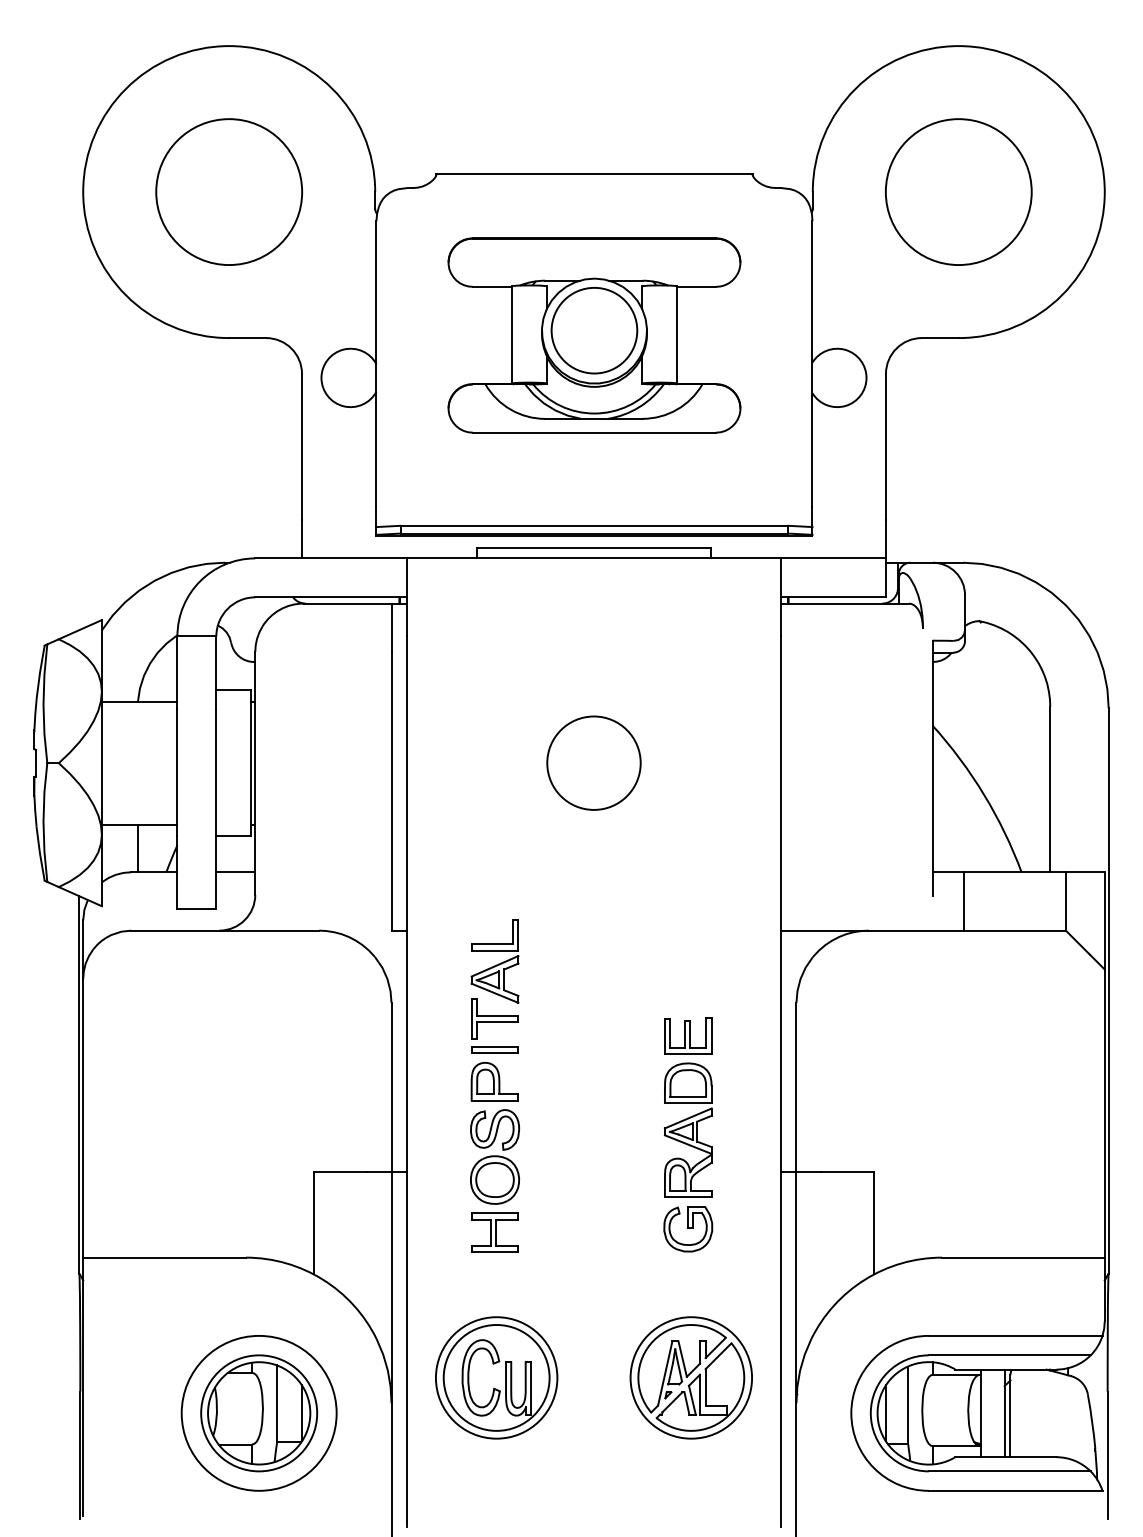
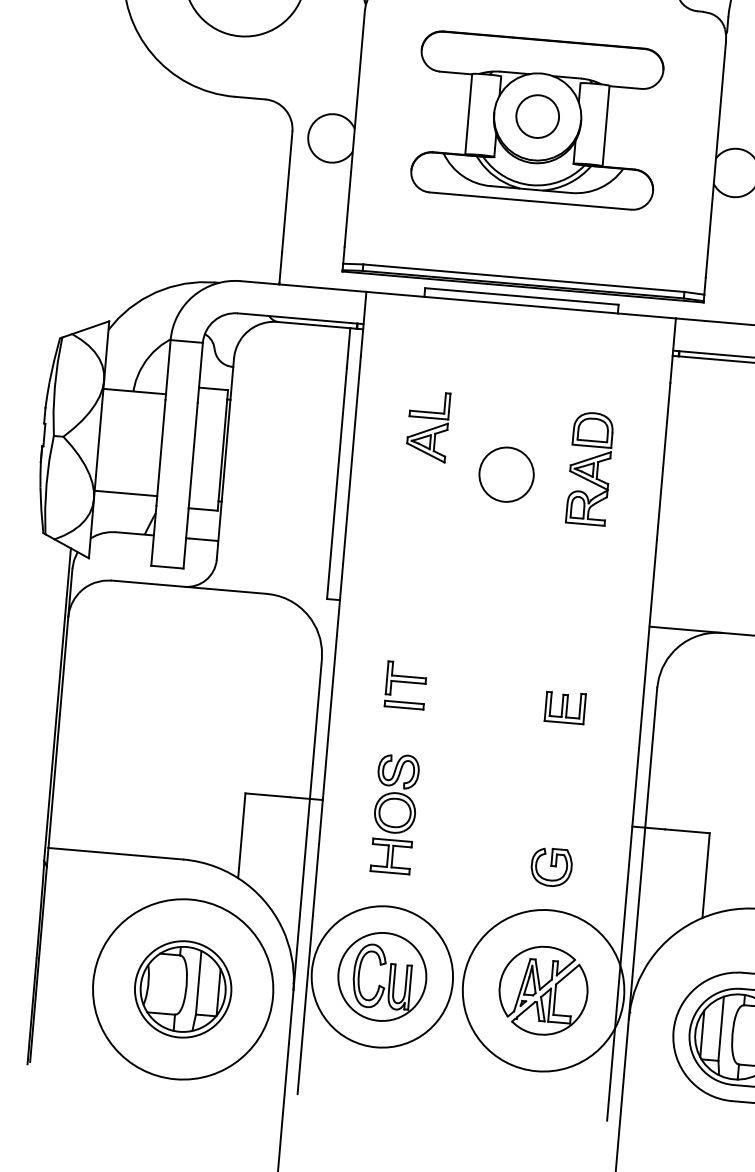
circle: (594, 330) -> (537, 116), size x0.6
circle: (593, 762) -> (506, 474), size x0.7
line: (137, 848) -> (122, 512), removed
part: (494, 961) -> (427, 426), moved
part: (494, 1081) -> (401, 731), removed
part: (687, 1129) -> (589, 467), moved
circle: (496, 1377) -> (382, 976), size x1.4
circle: (691, 1377) -> (543, 990), size x1.6
circle: (258, 1412) -> (182, 988), size x1.4

